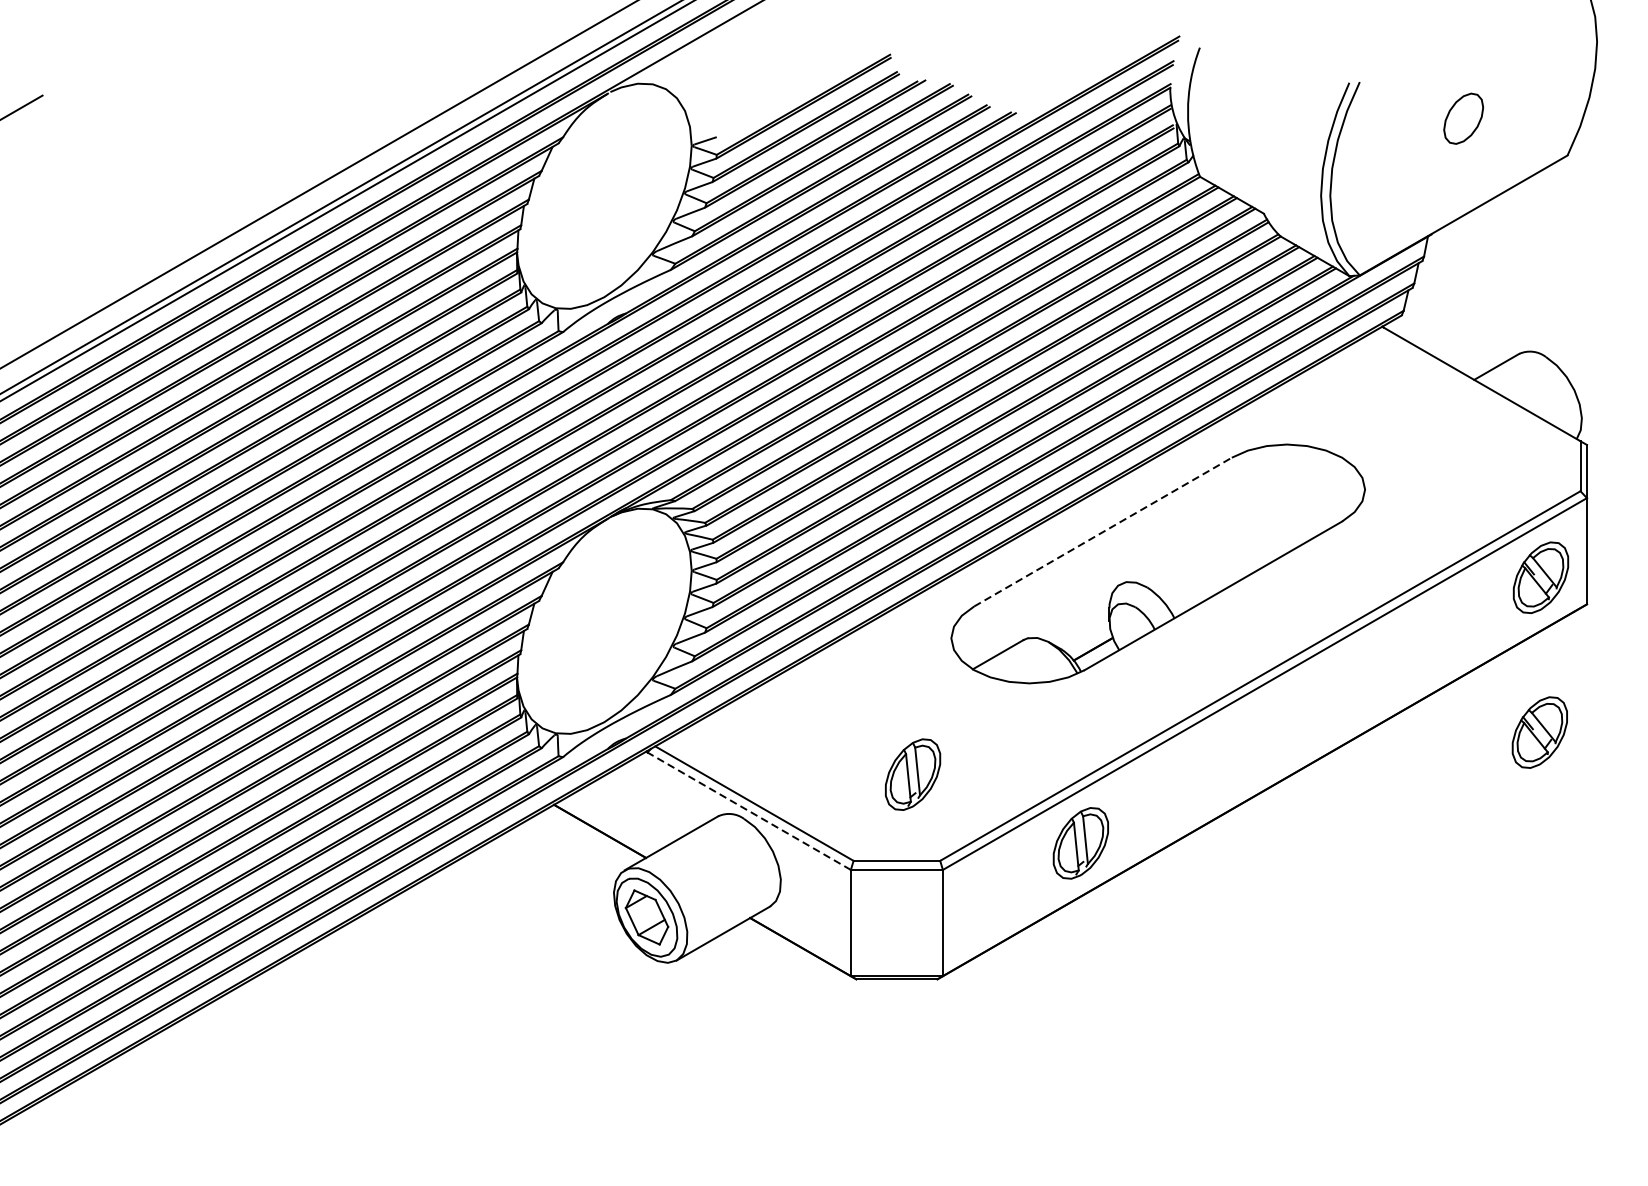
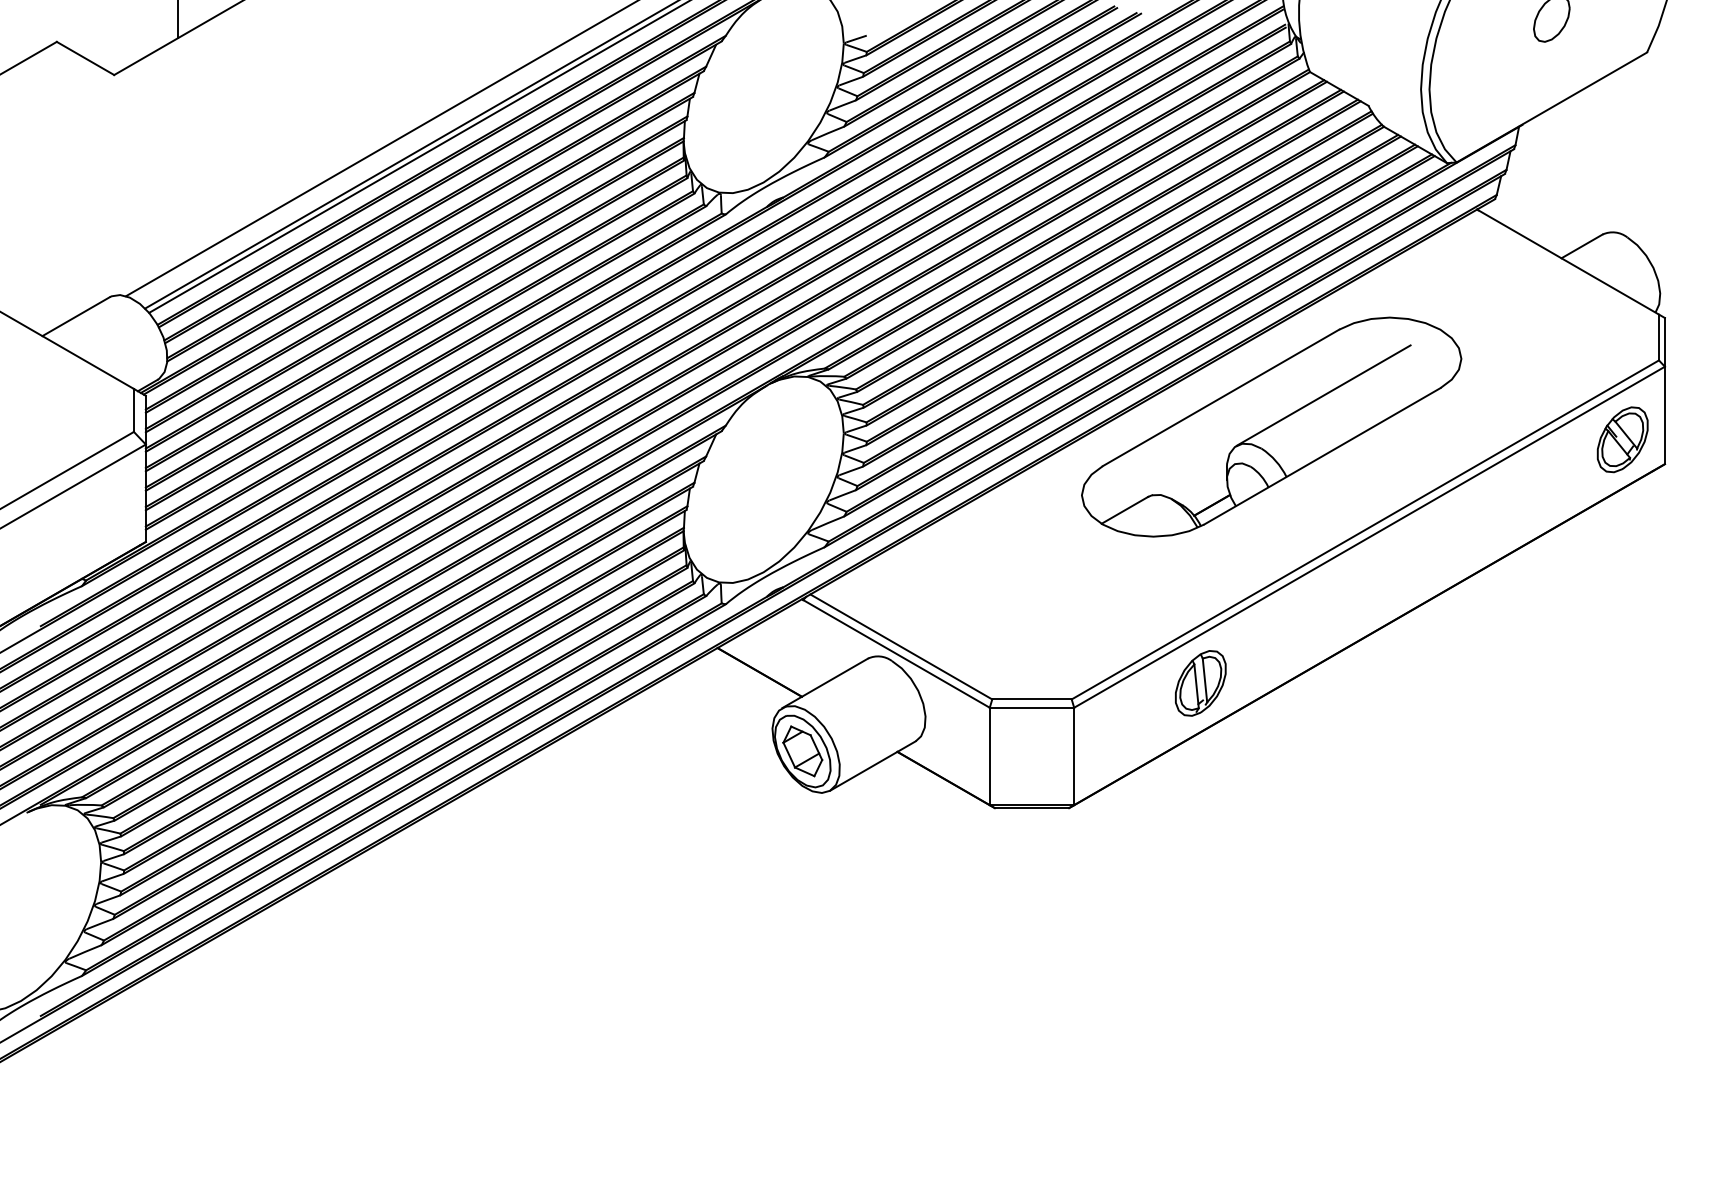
line: (1214, 529) -> (1323, 395), added
line: (1103, 531) -> (1221, 397), dashed -> solid
part: (1539, 732) -> (1621, 581), removed
part: (912, 774) -> (1046, 620), removed
line: (749, 810) -> (896, 653), dashed -> solid

